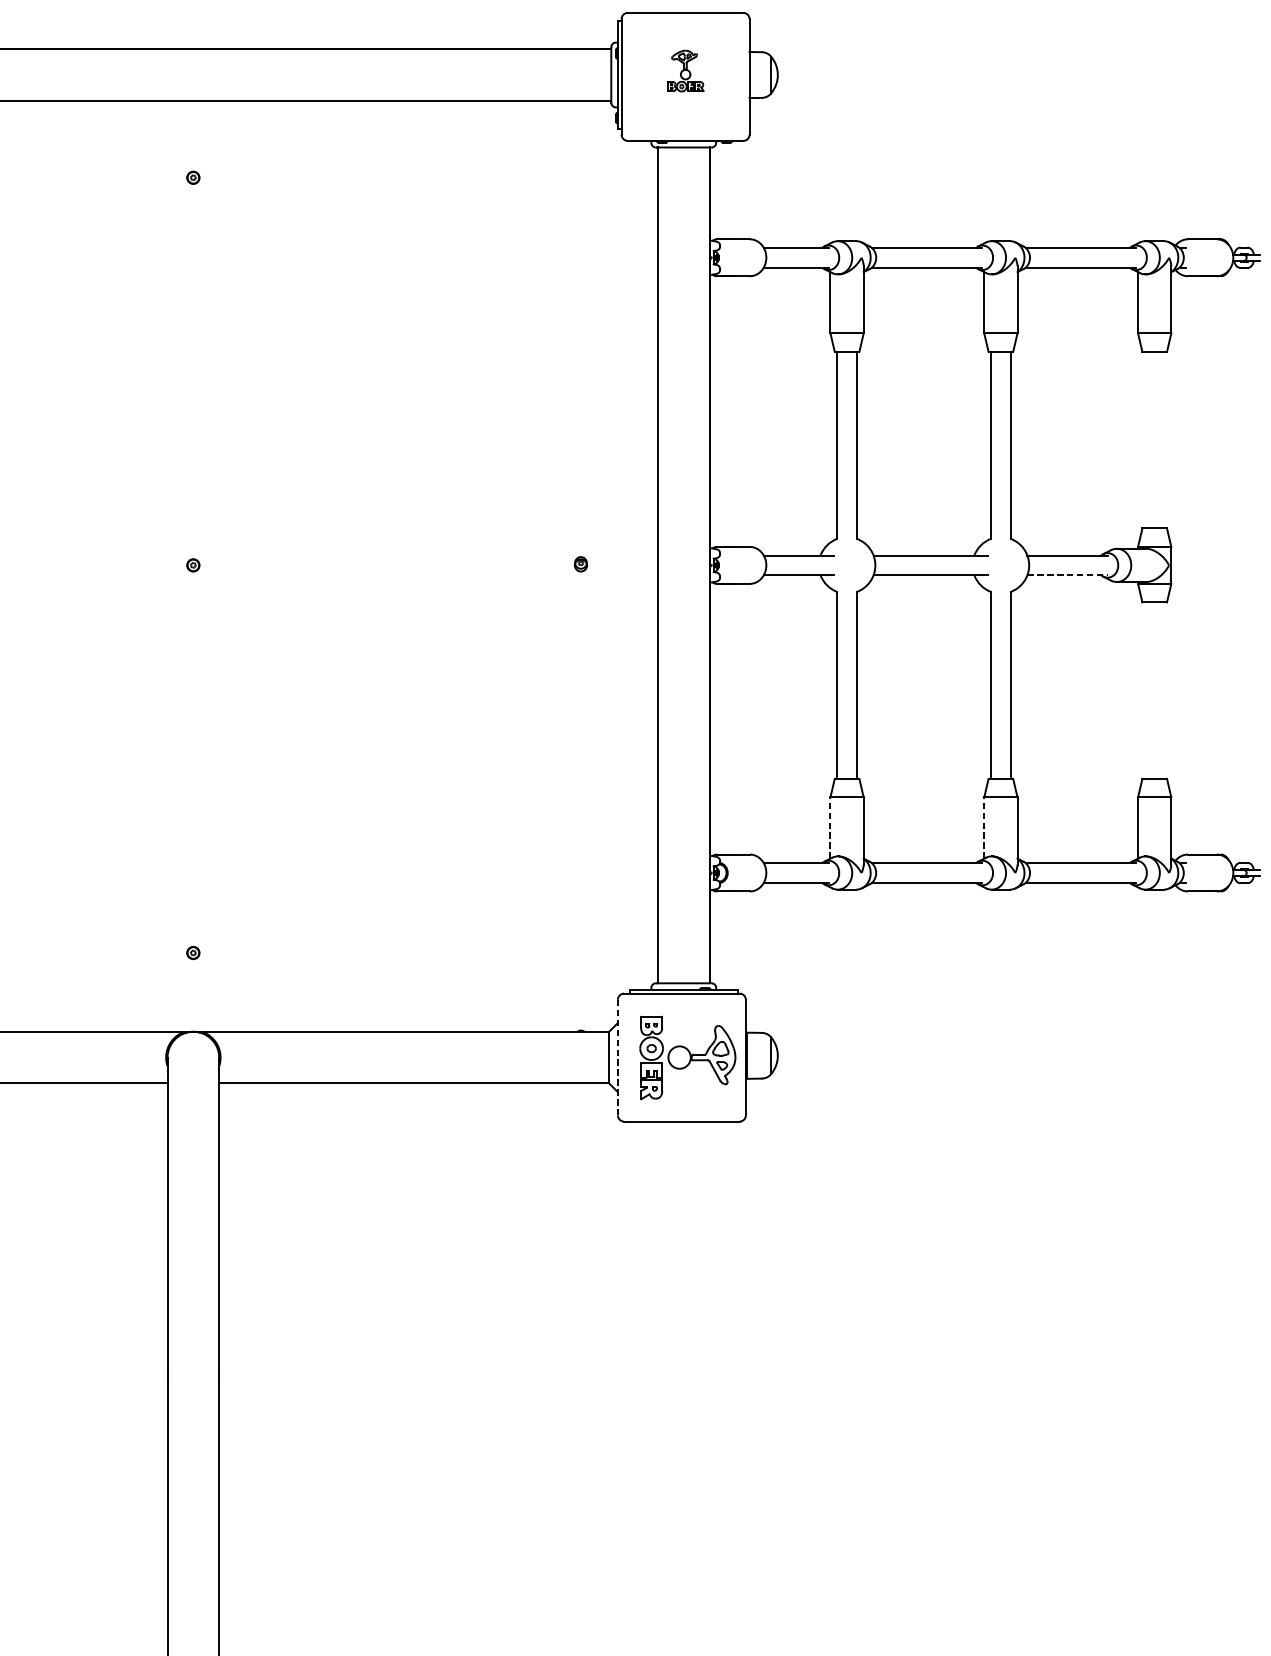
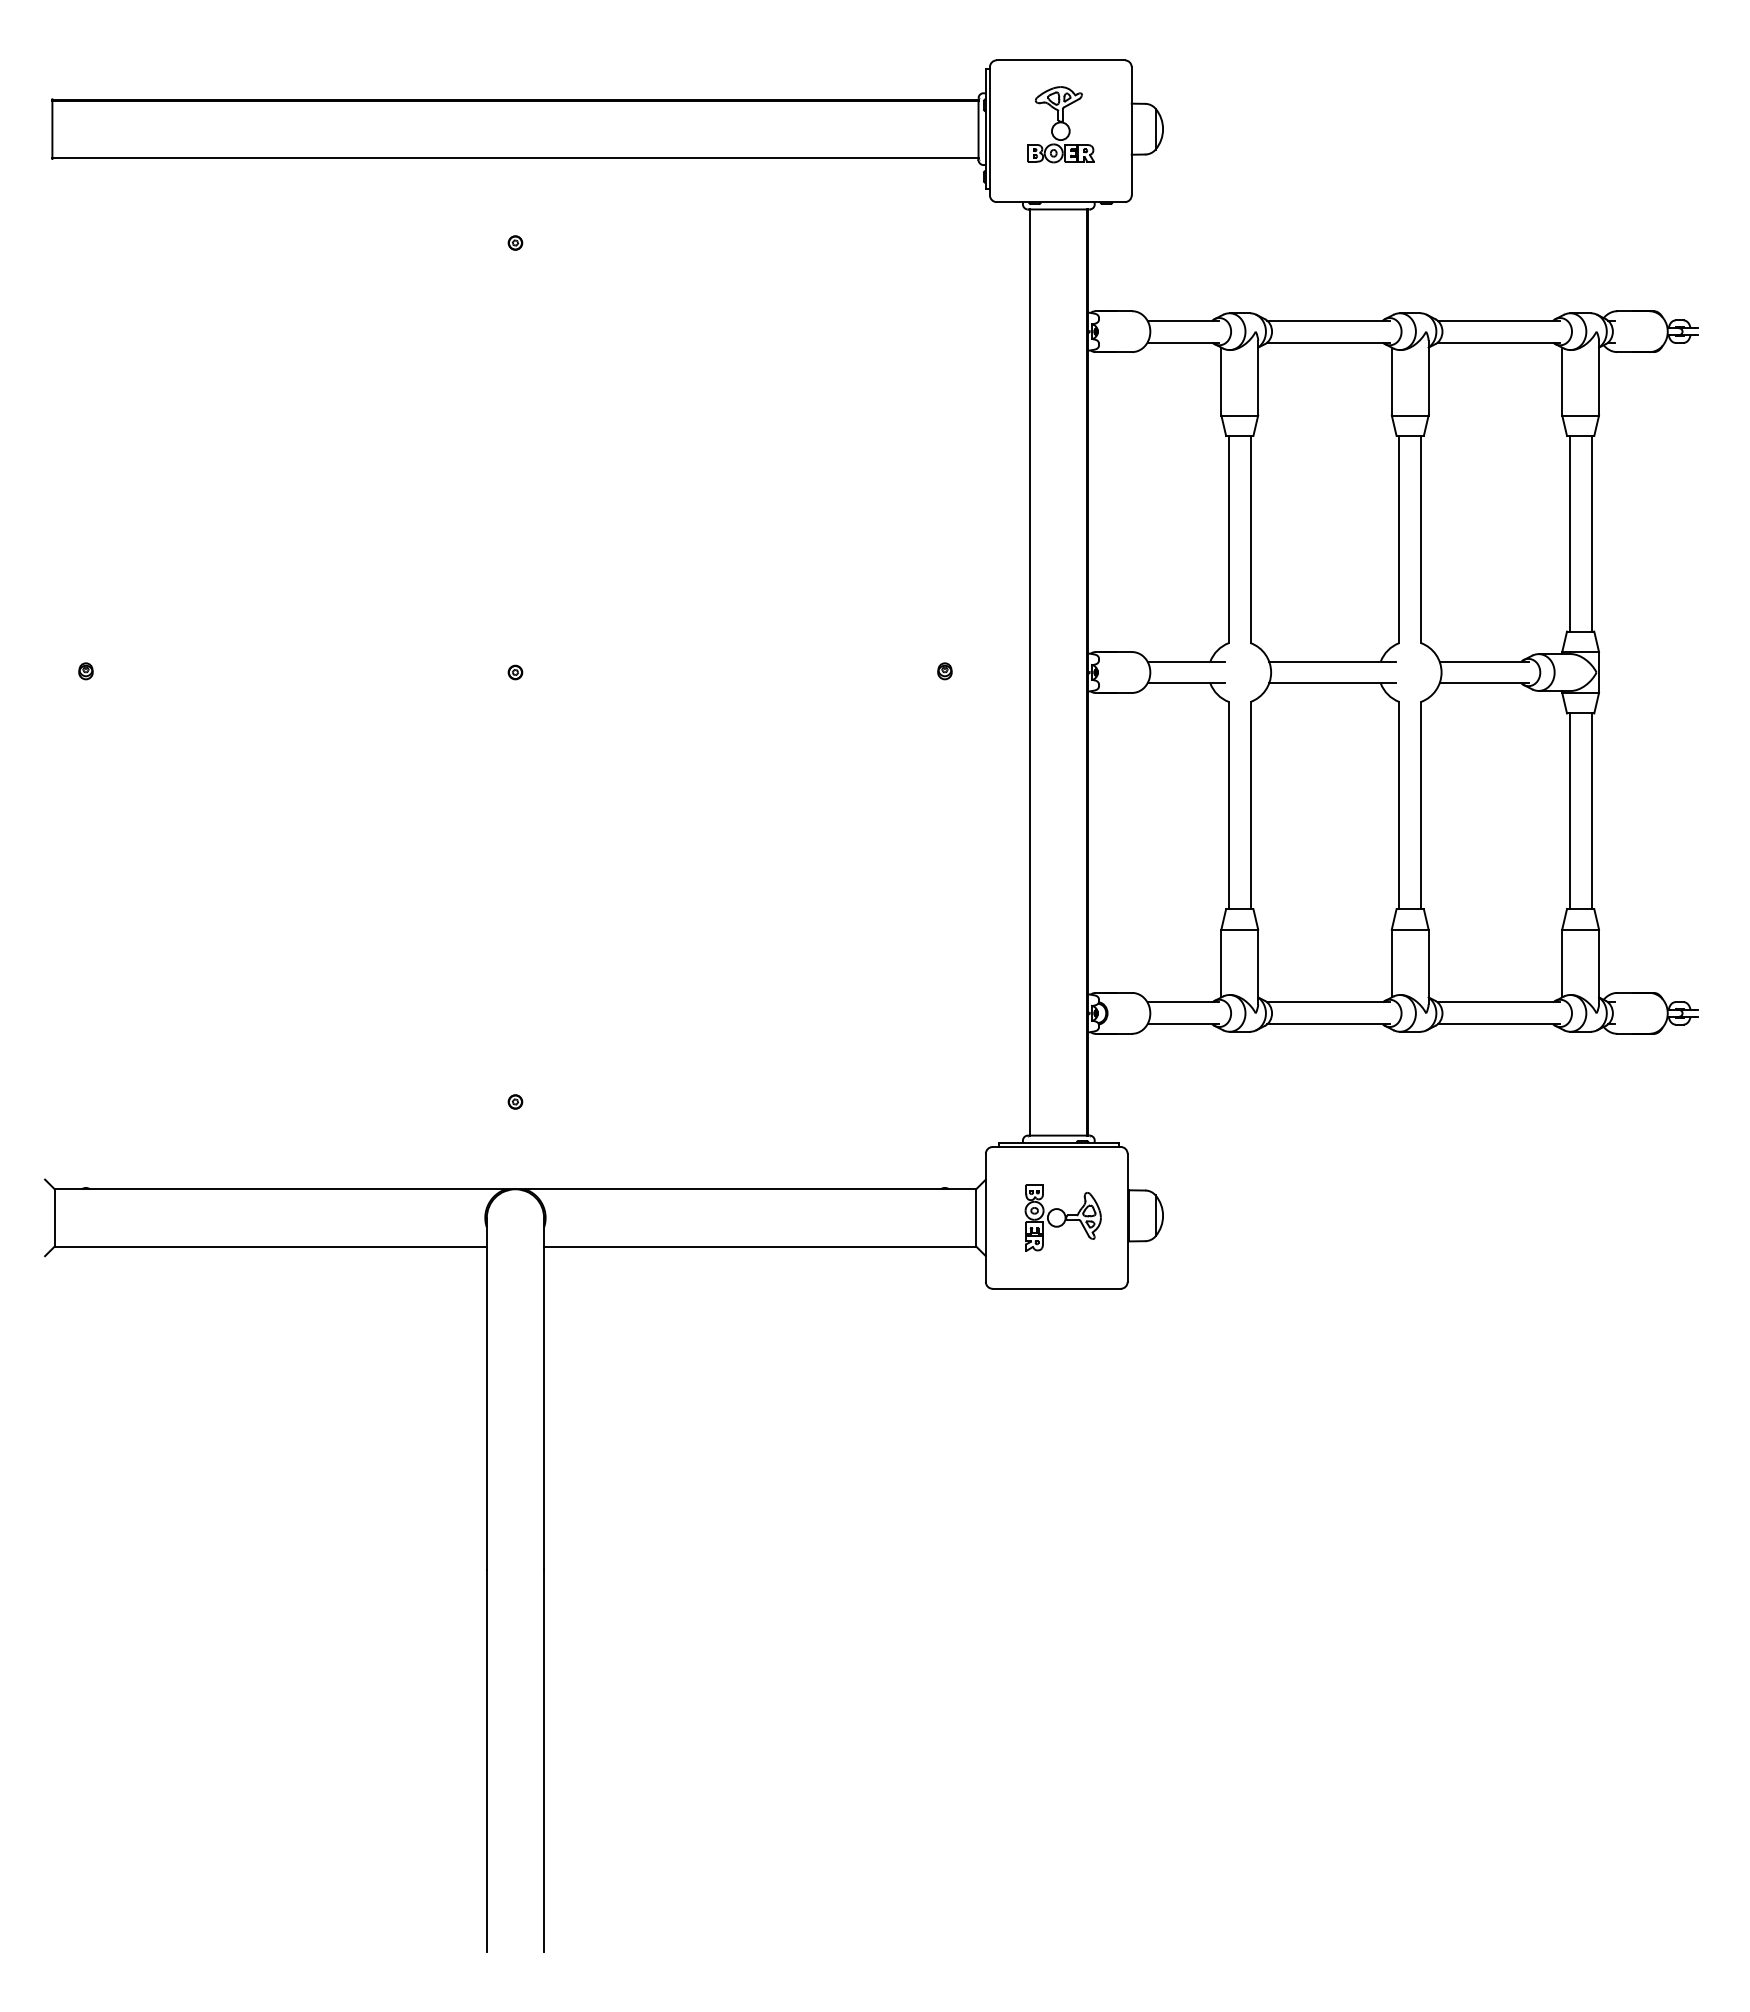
part: (685, 70) -> (1060, 124), size x1.67
line: (1144, 439) -> (1569, 533), added
line: (1164, 439) -> (1591, 533), added
line: (1067, 575) -> (1484, 683), dashed -> solid
line: (1144, 690) -> (1569, 811), added
line: (1164, 690) -> (1591, 811), added
line: (830, 828) -> (1221, 963), dashed -> solid
line: (984, 828) -> (1391, 963), dashed -> solid
line: (617, 1057) -> (985, 1217), dashed -> solid
part: (687, 1057) -> (1062, 1217), size x0.71

